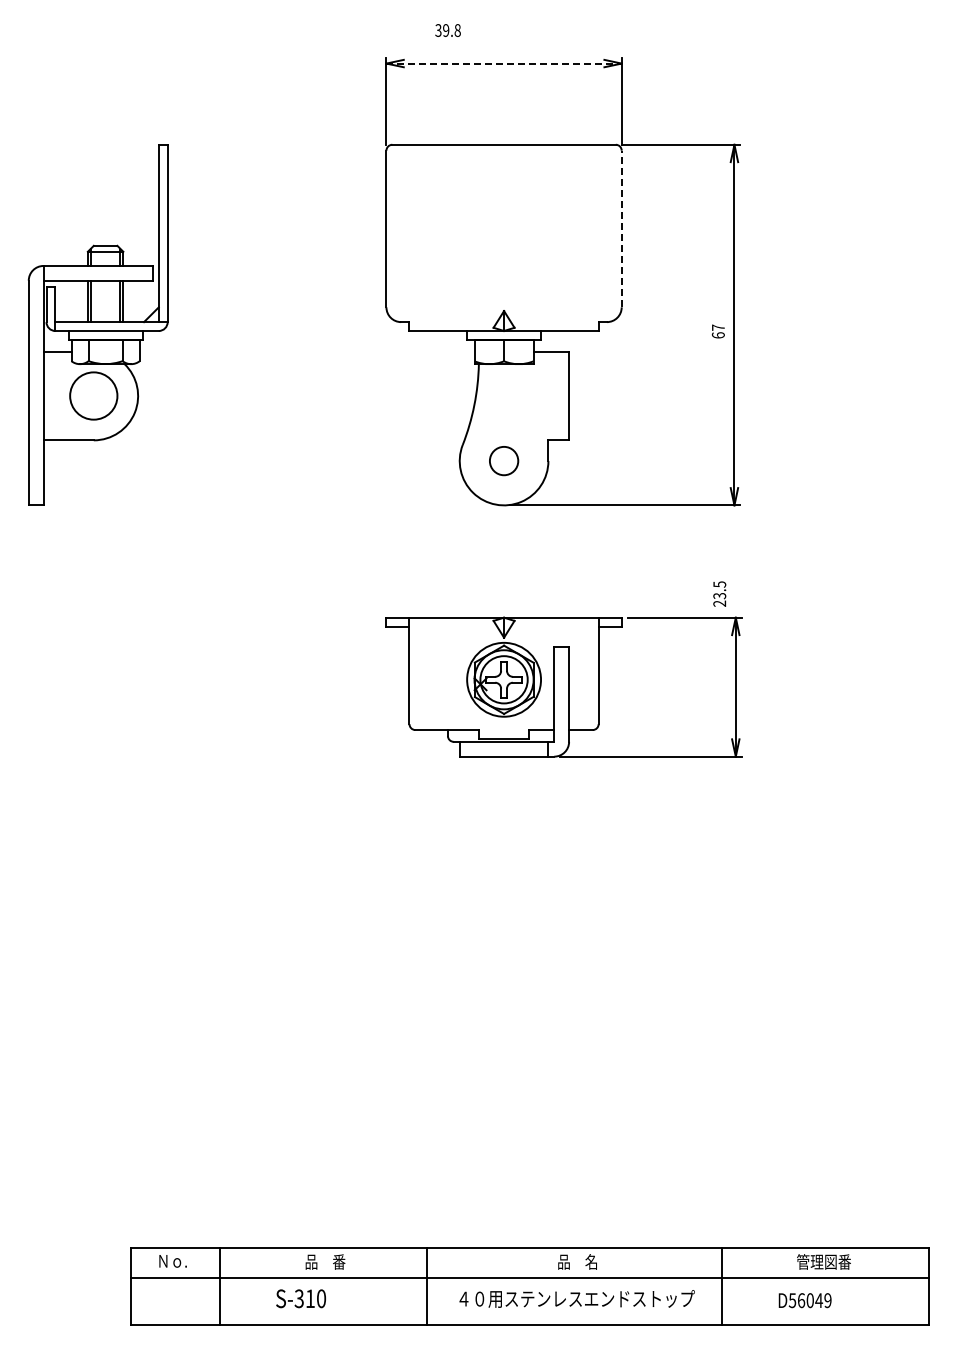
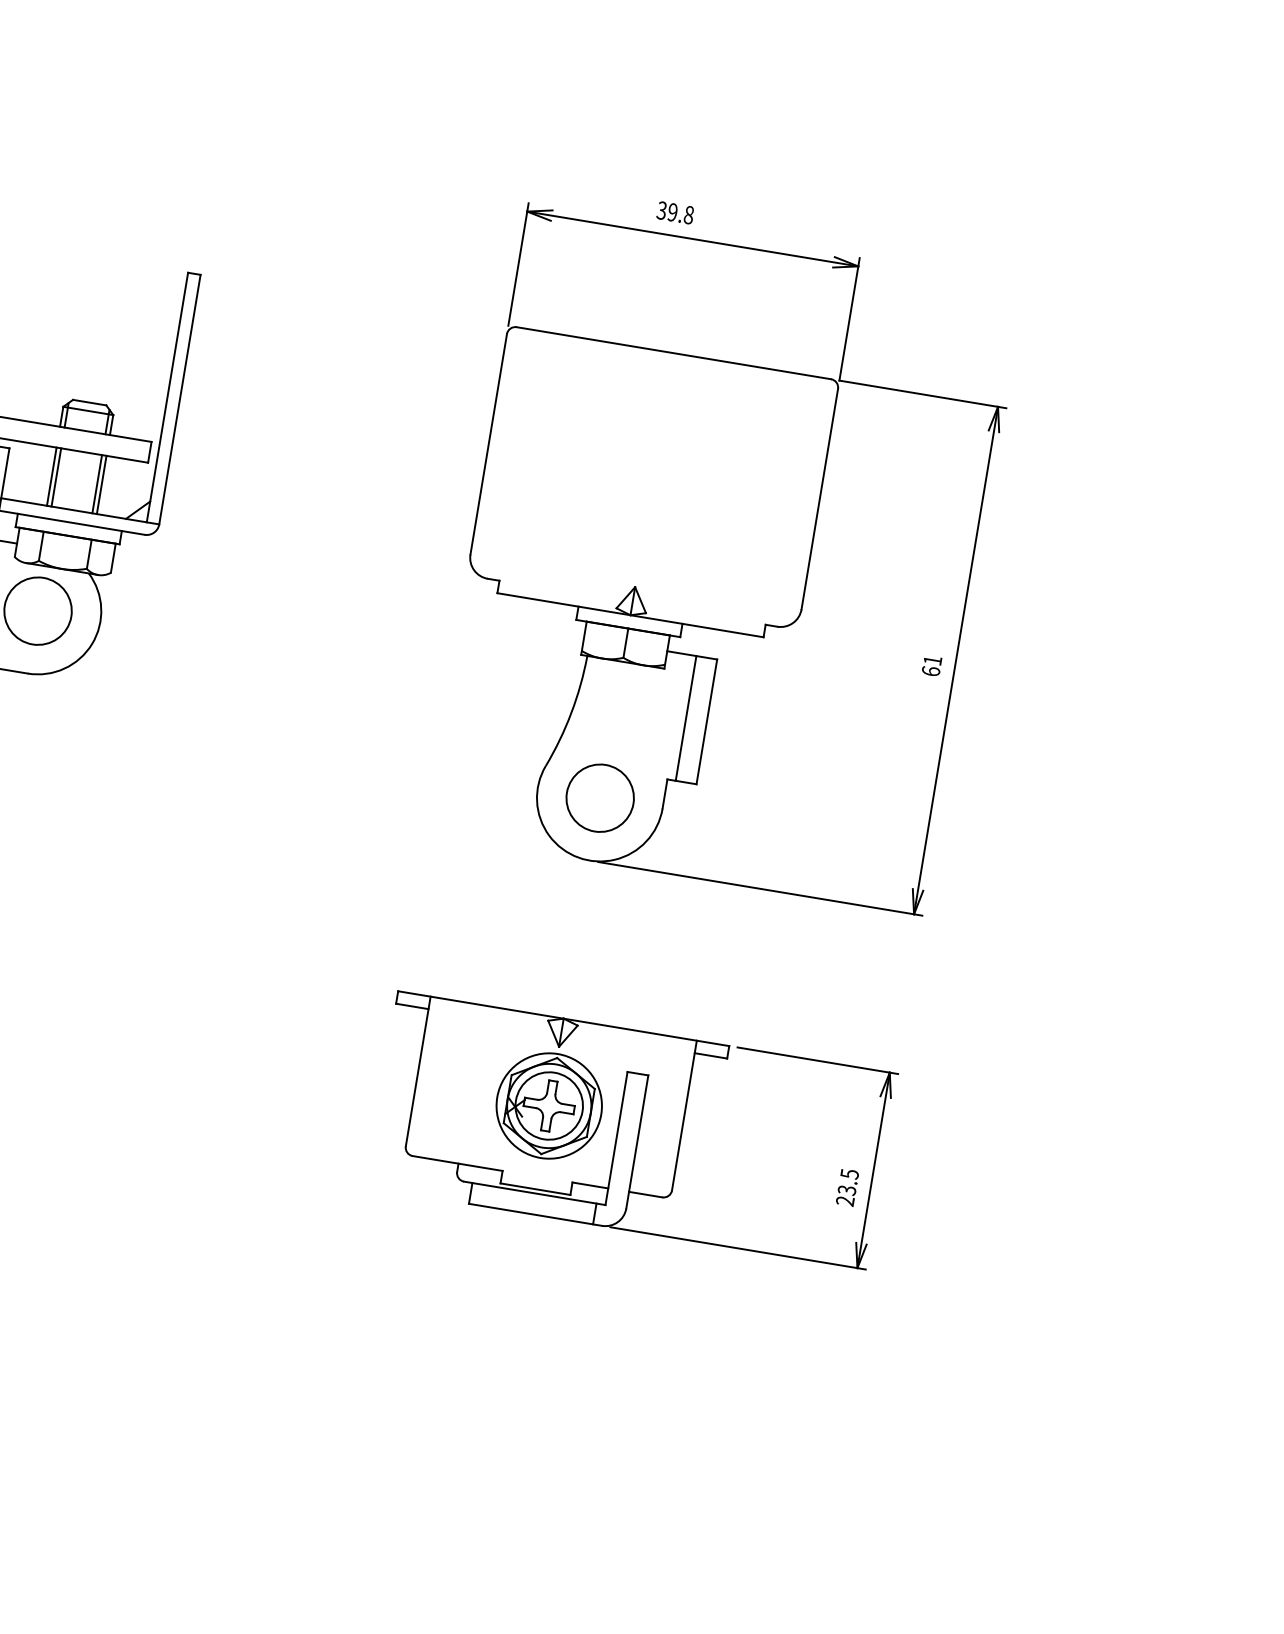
text: (447, 30) -> (674, 212), moved
line: (504, 63) -> (693, 238), dashed -> solid
line: (621, 228) -> (819, 498), dashed -> solid
text: (718, 327) -> (933, 660), 67 -> 61
line: (554, 395) -> (686, 717), added
circle: (503, 460) -> (599, 797), size x1.67
text: (719, 593) -> (847, 1186), moved

